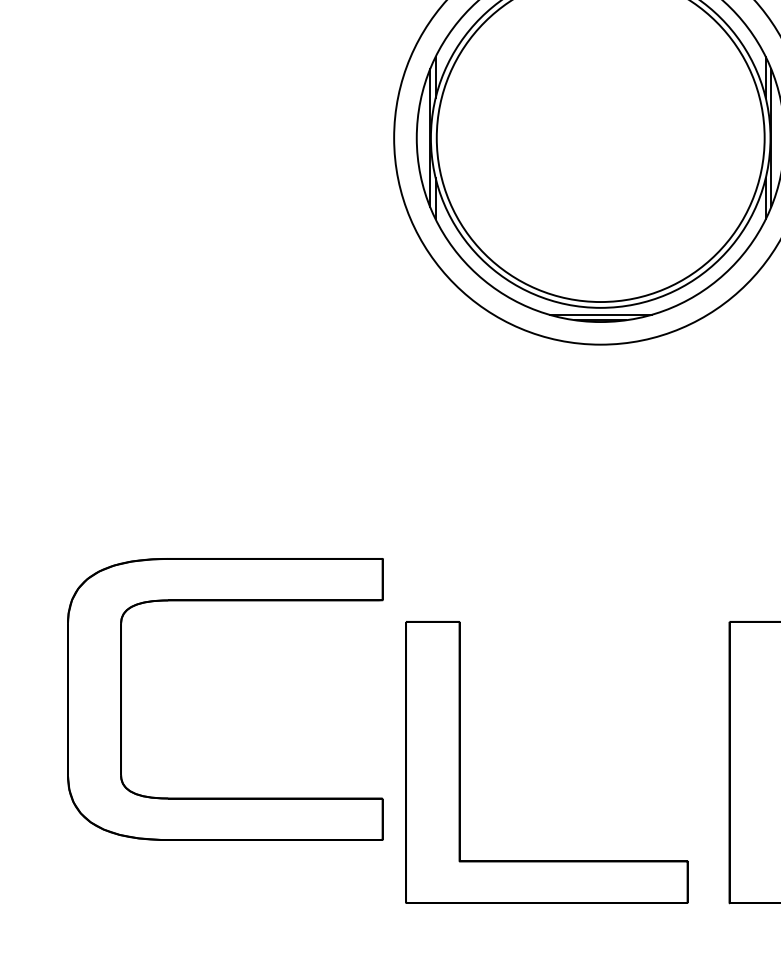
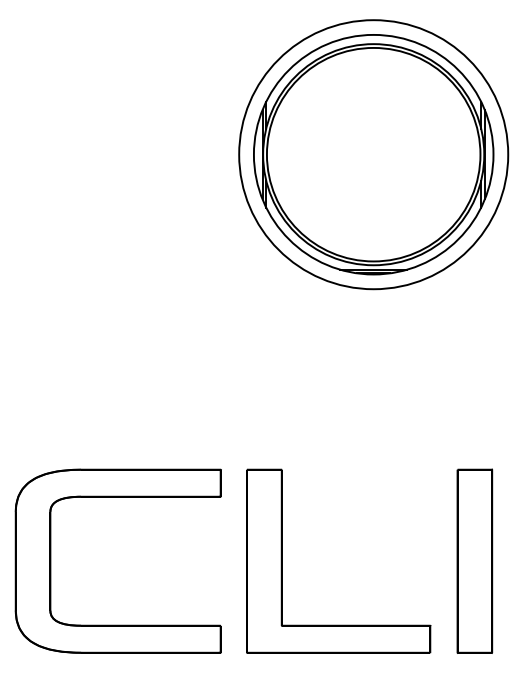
part: (224, 601) -> (117, 497), moved

